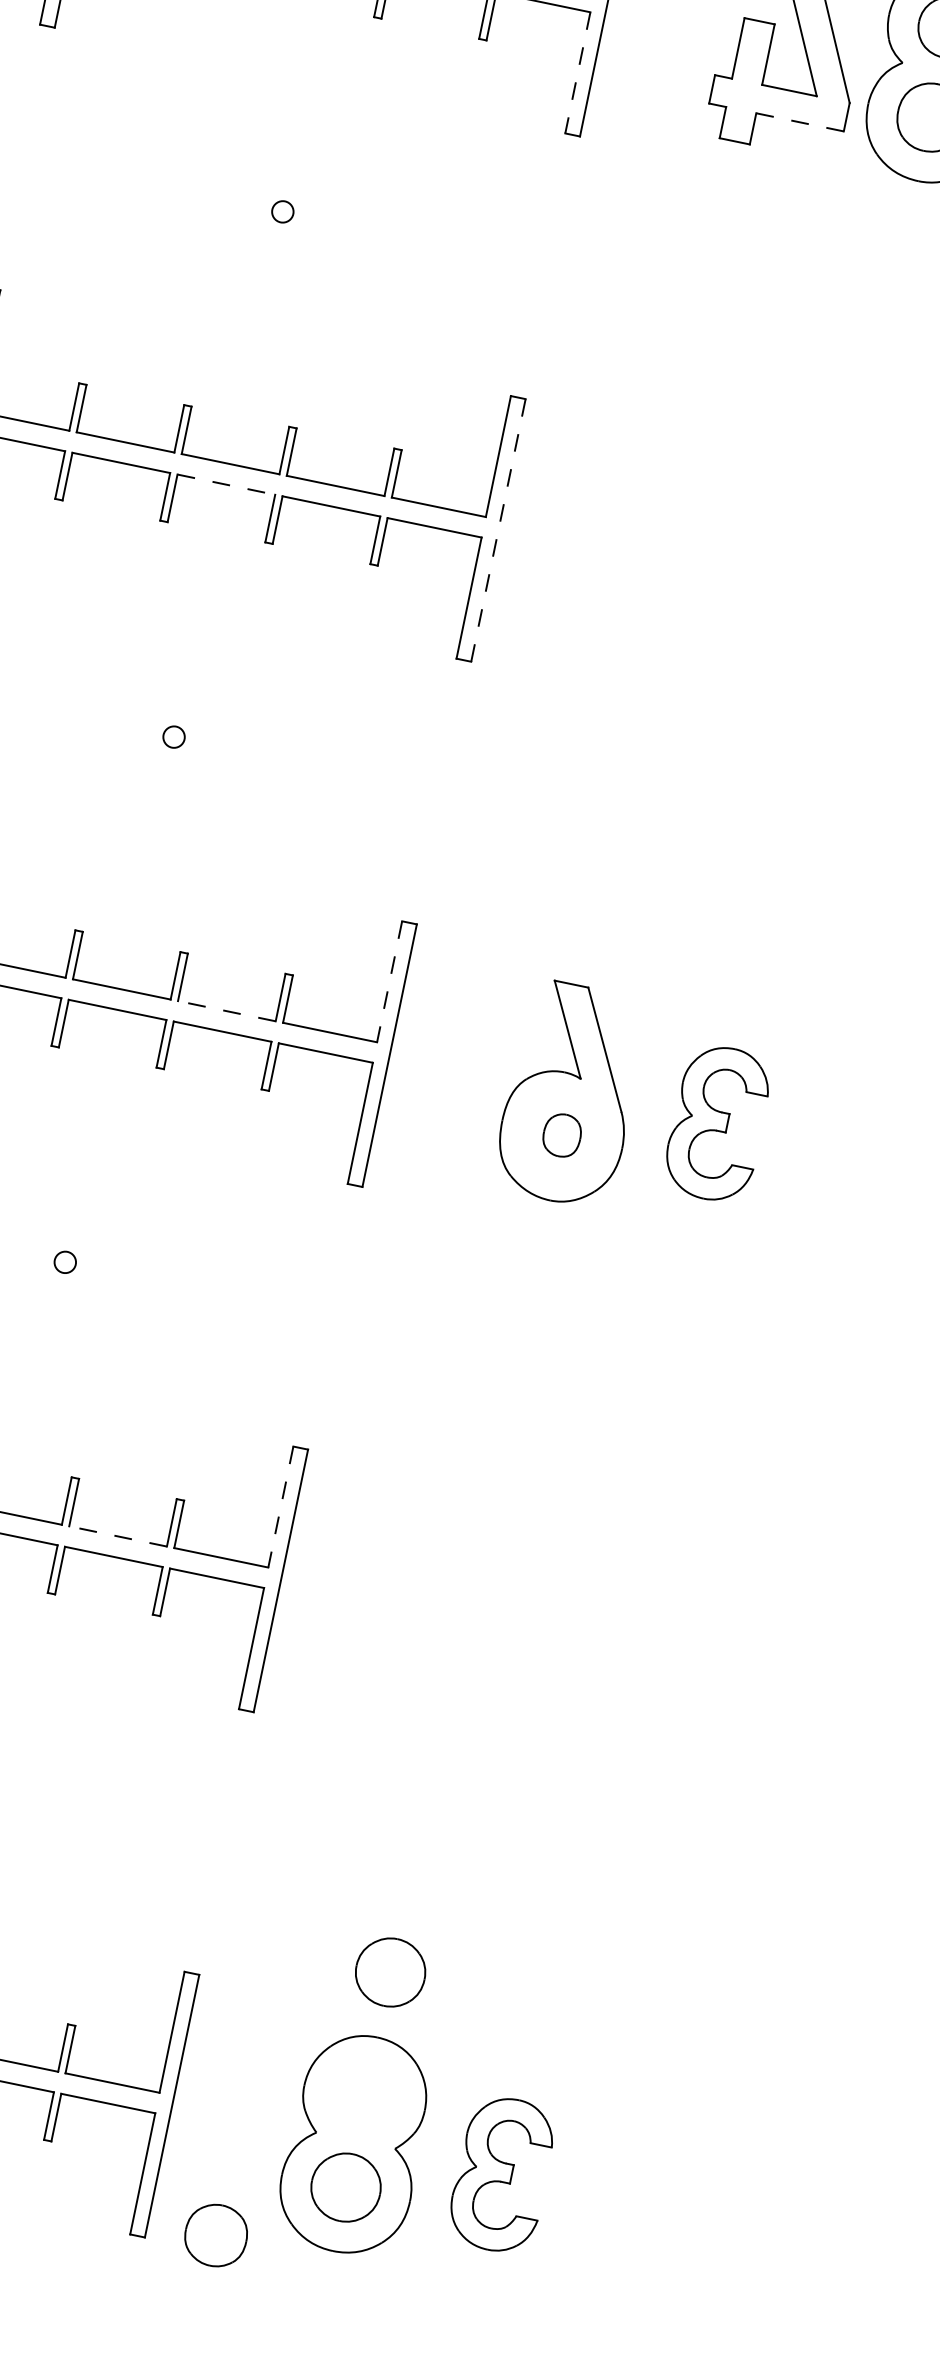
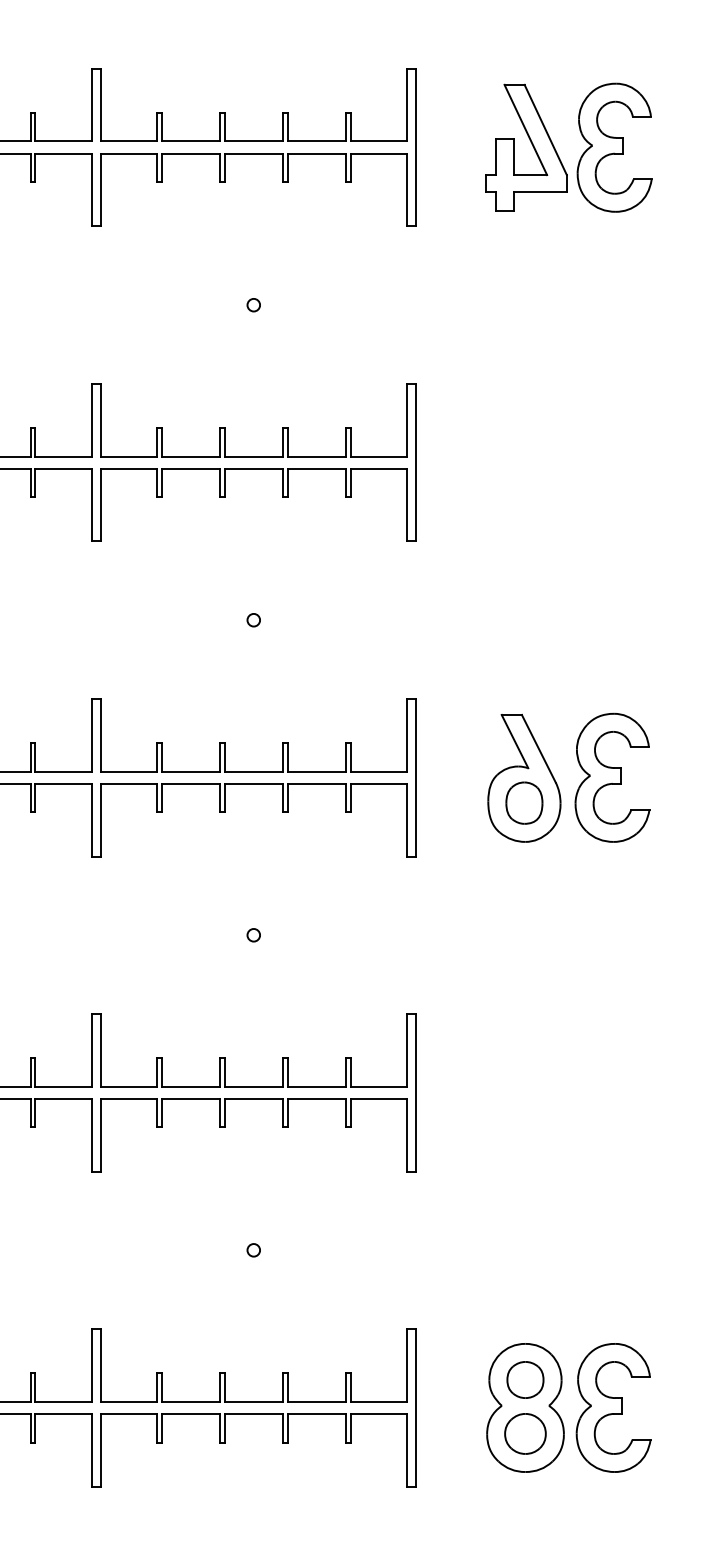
line: (577, 73) -> (406, 190), dashed -> solid
line: (799, 122) -> (540, 192), dashed -> solid
line: (227, 484) -> (254, 468), dashed -> solid
line: (498, 529) -> (415, 462), dashed -> solid
line: (388, 982) -> (406, 735), dashed -> solid
line: (226, 1010) -> (316, 771), dashed -> solid
part: (717, 1123) -> (612, 777), size x1.43
part: (562, 1134) -> (524, 802), size x1.67
line: (280, 1507) -> (406, 1050), dashed -> solid
line: (117, 1536) -> (316, 1086), dashed -> solid
part: (390, 1971) -> (525, 1304), removed
part: (501, 2173) -> (613, 1407), size x1.43
part: (216, 2234) -> (525, 1379), moved

